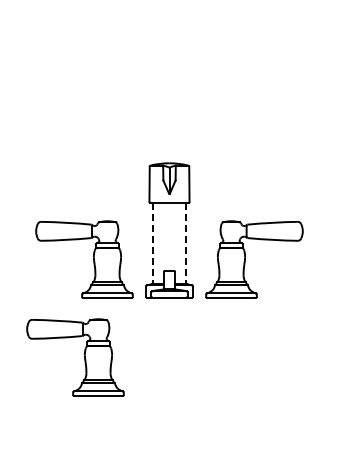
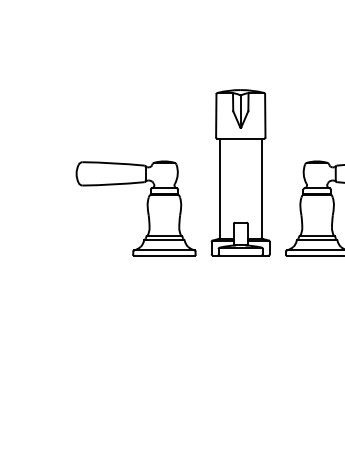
line: (152, 243) -> (219, 188), dashed -> solid
line: (186, 243) -> (261, 188), dashed -> solid
part: (84, 357) -> (136, 329), removed

